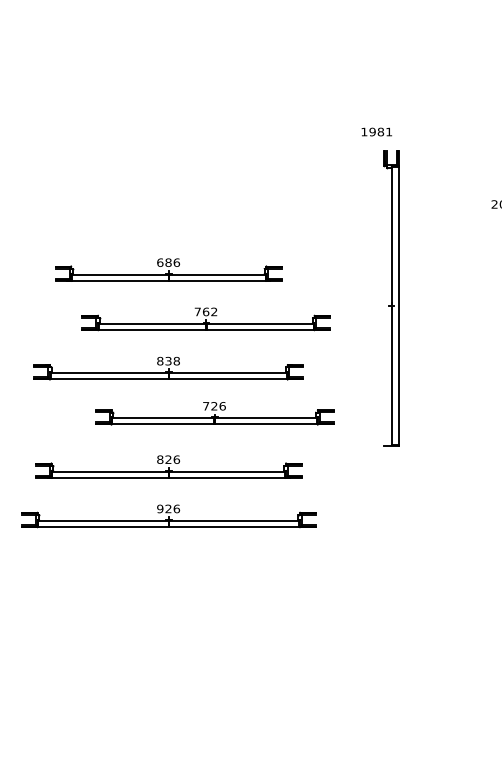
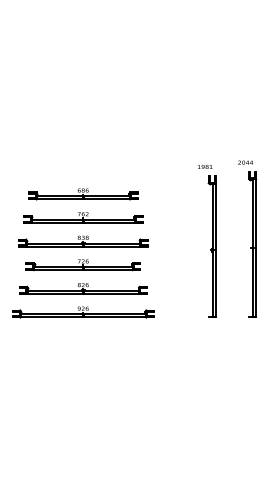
part: (381, 287) -> (207, 241), moved
part: (206, 318) -> (83, 217), moved
part: (212, 414) -> (82, 265), moved

